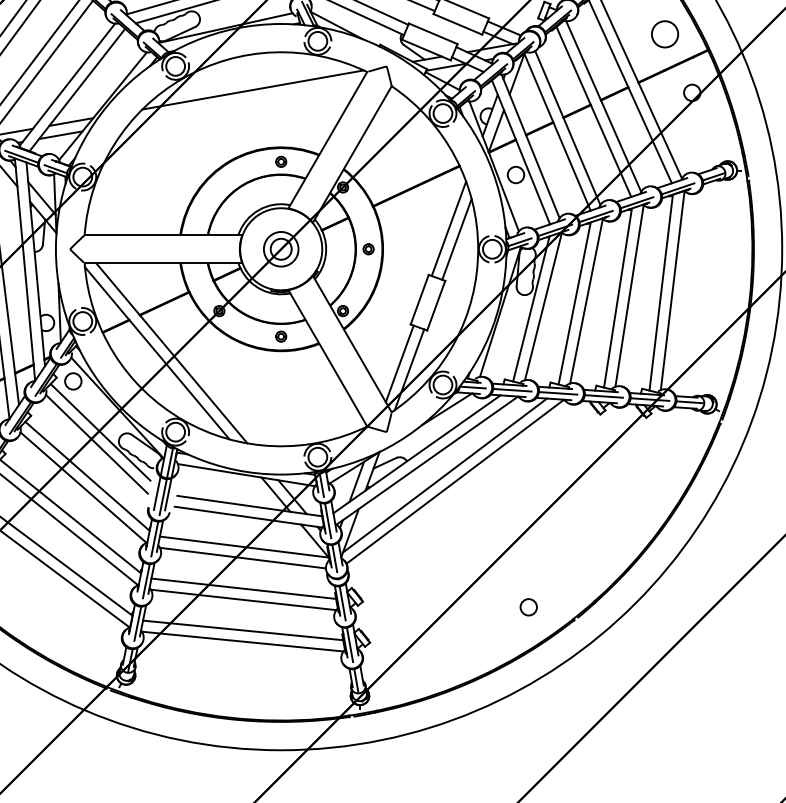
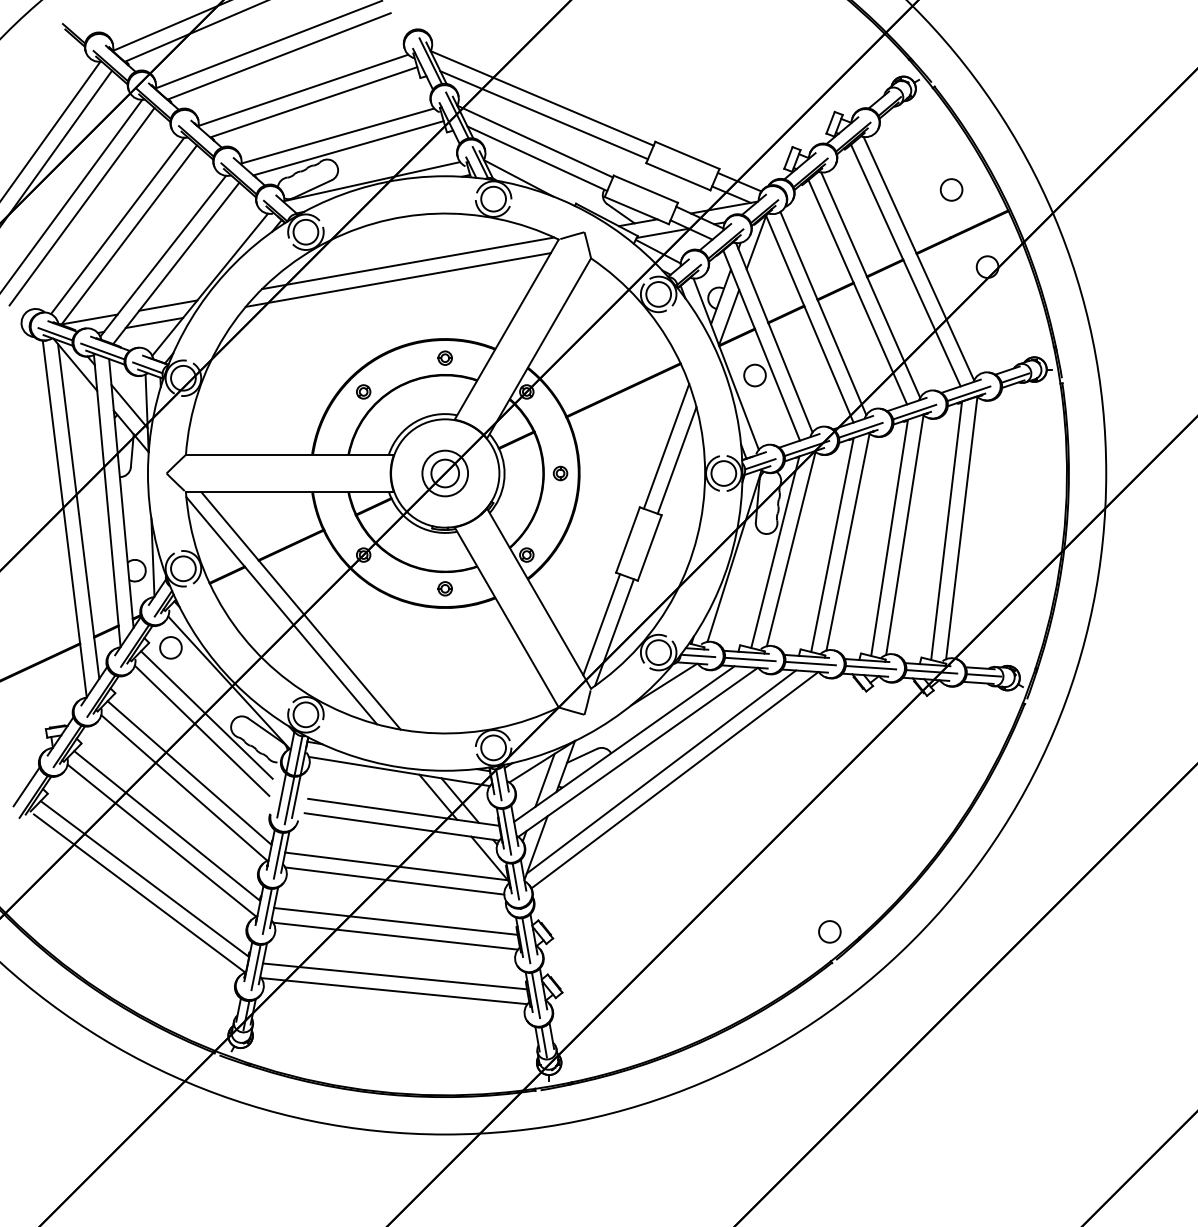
circle: (664, 34) -> (951, 189), size x0.62
line: (245, 102) -> (397, 279), added
part: (219, 187) -> (363, 391), added
circle: (528, 607) -> (829, 931), moved

